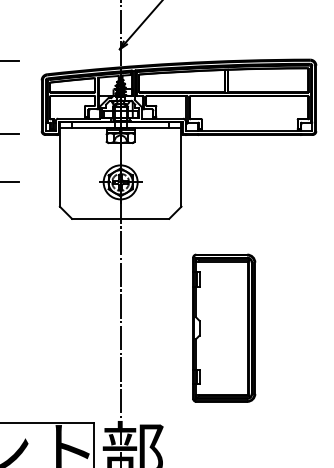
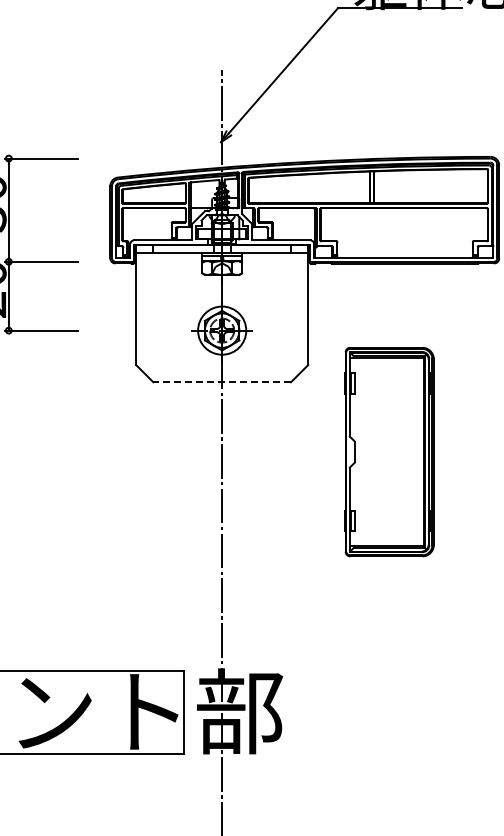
line: (120, 219) -> (222, 382), solid -> dashed
part: (224, 328) -> (389, 452), moved

